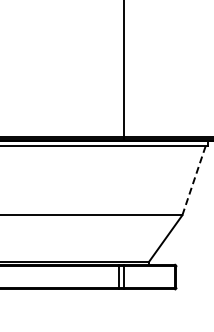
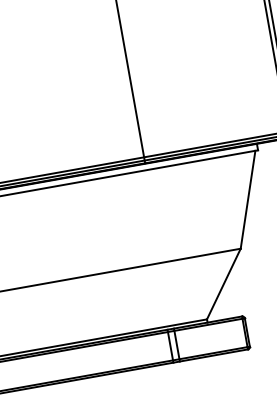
line: (193, 181) -> (247, 200), dashed -> solid

